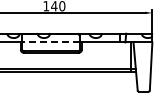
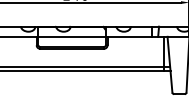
line: (50, 42) -> (71, 36), dashed -> solid

